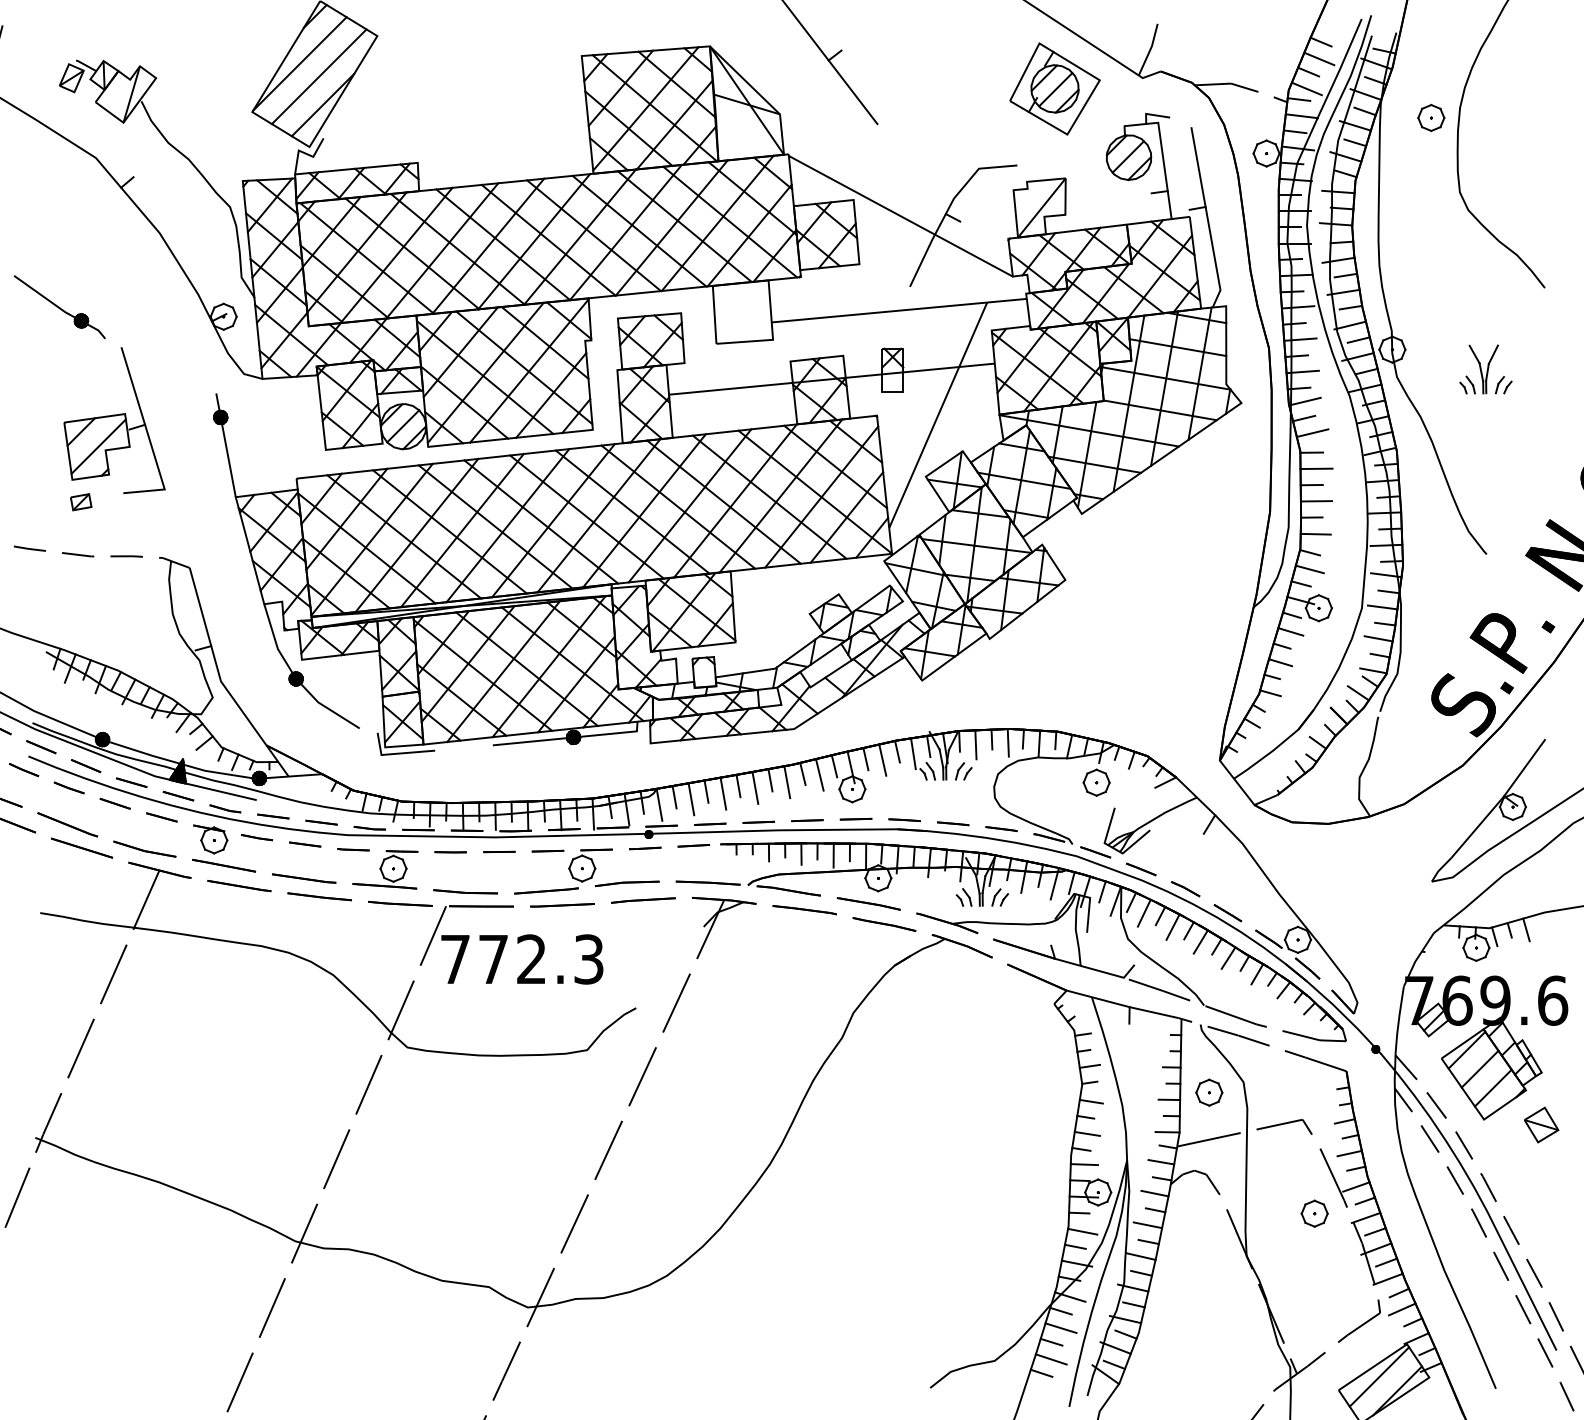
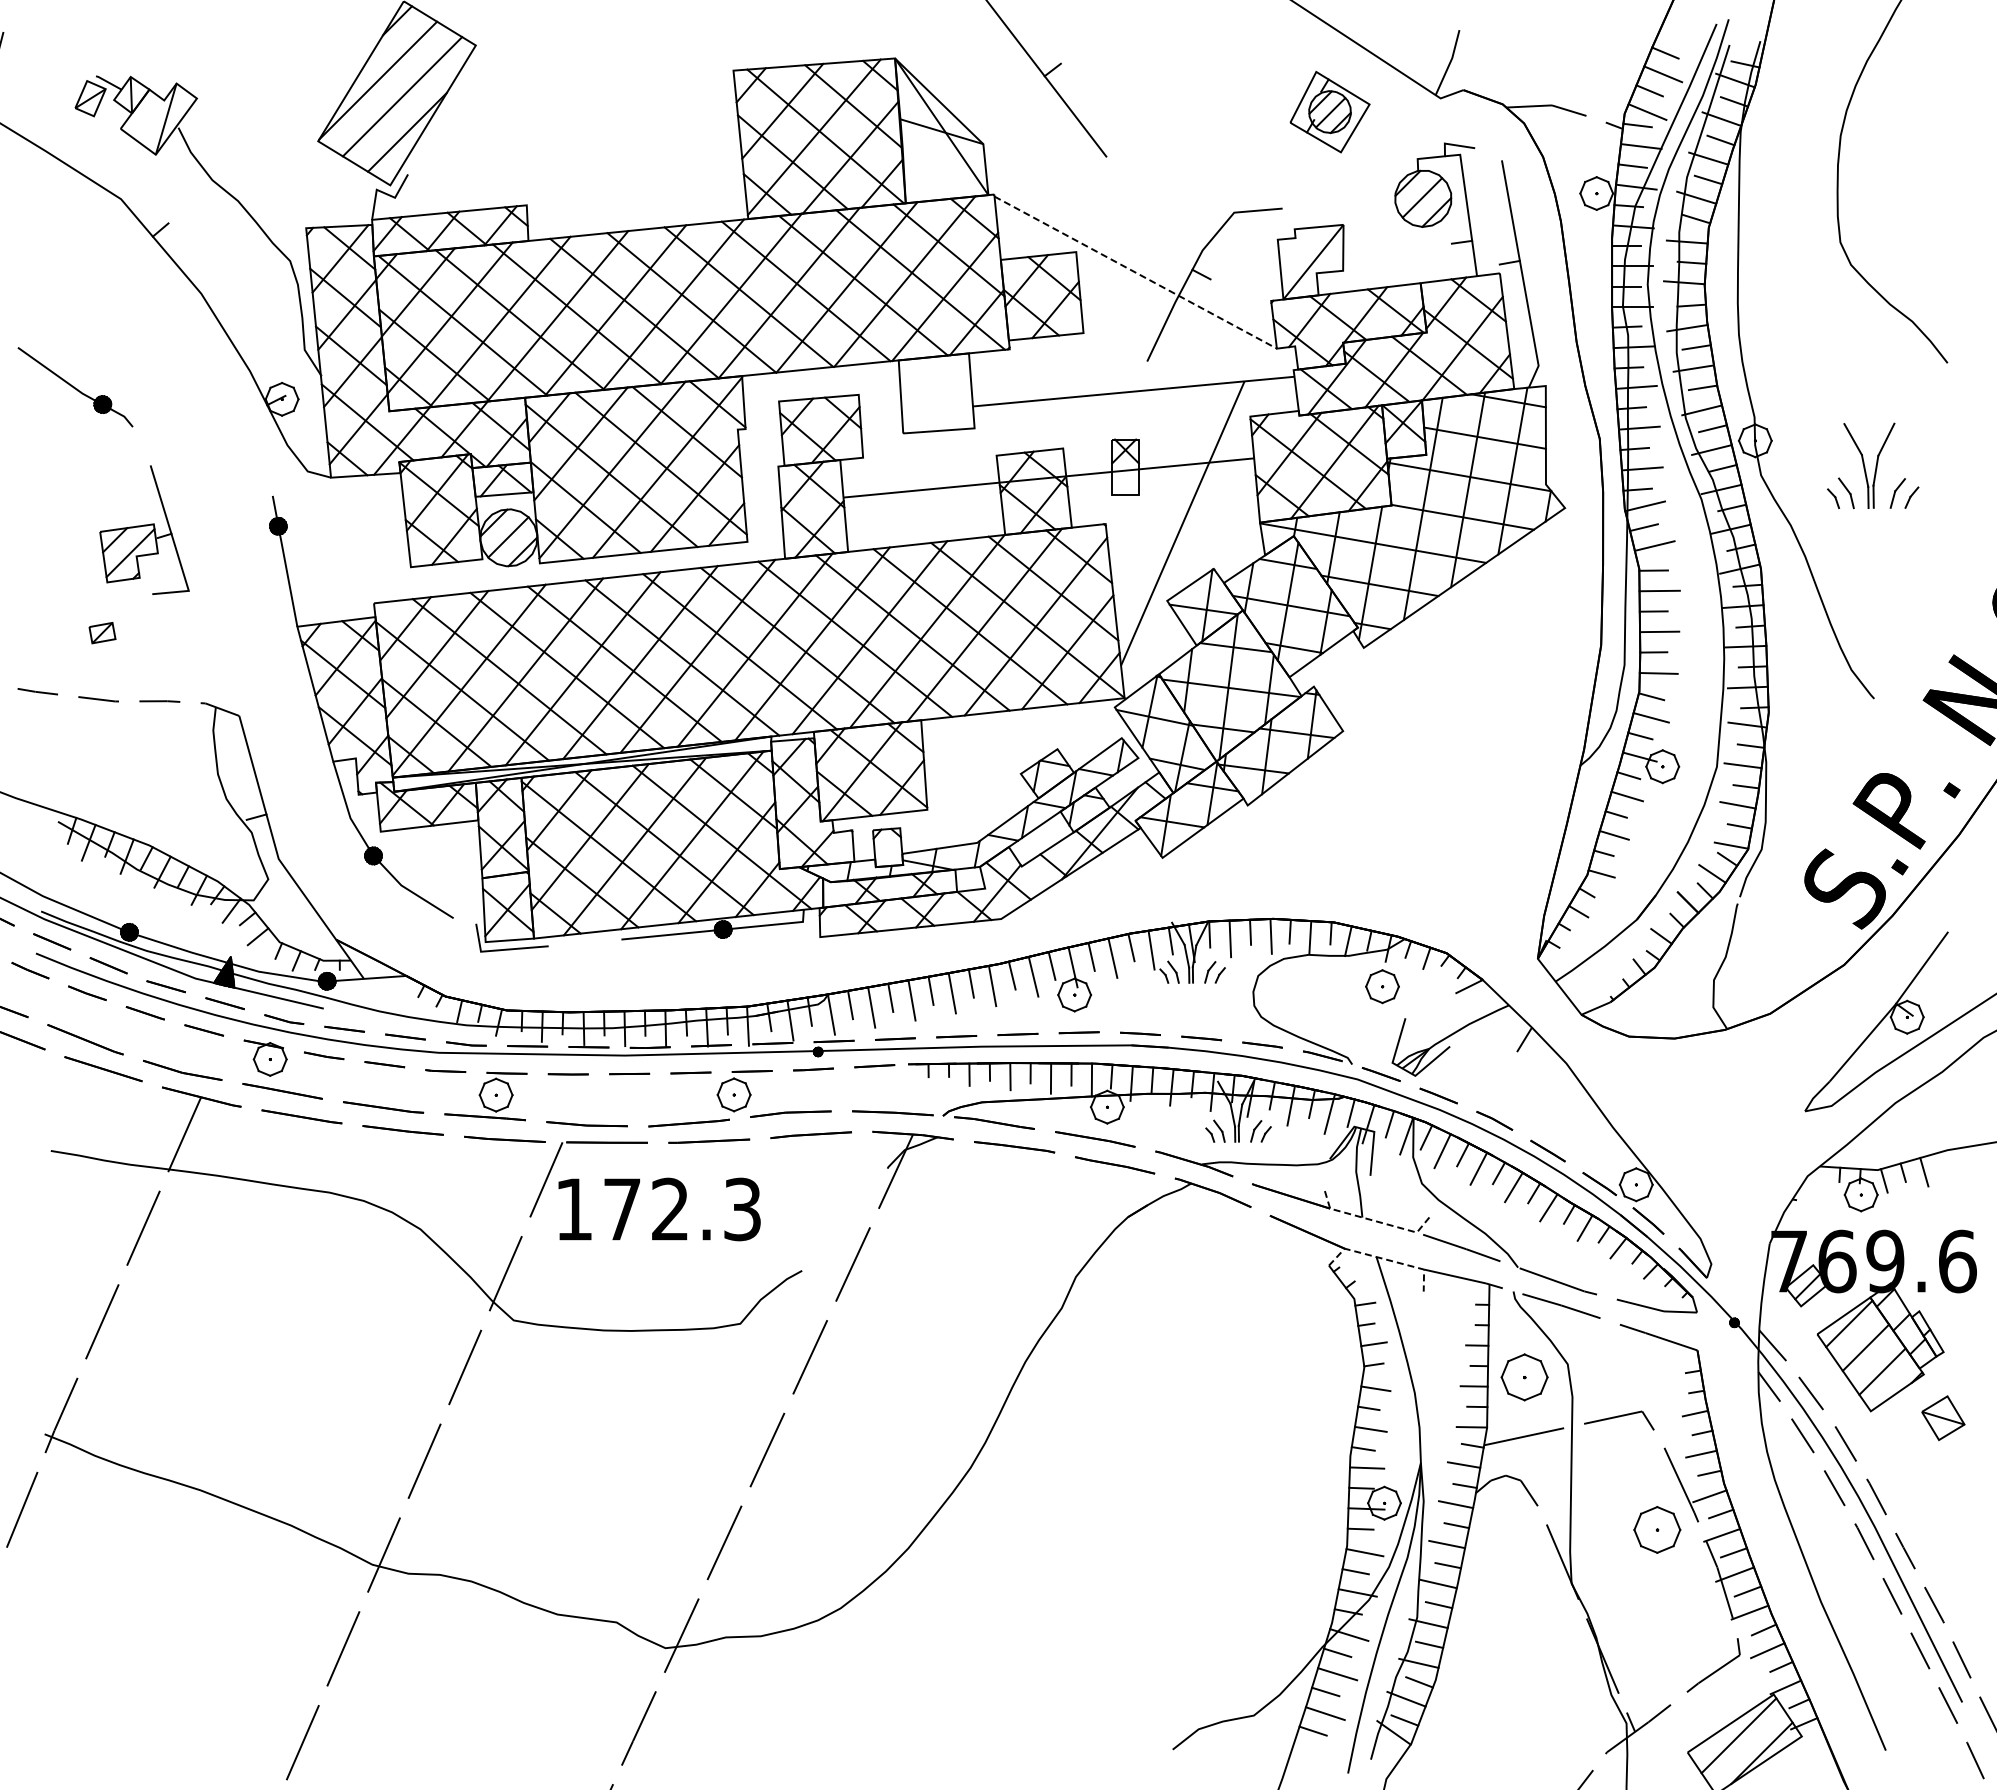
part: (1054, 88) -> (1329, 111), size x0.7
part: (1431, 117) -> (1804, 148), removed
line: (901, 216) -> (1136, 272), solid -> dashed
part: (1486, 369) -> (1873, 465), size x1.4
part: (114, 420) -> (144, 529), size x0.7
text: (454, 959) -> (573, 1209), 772.3 -> 172.3
line: (1091, 969) -> (1375, 1221), solid -> dashed
line: (1097, 999) -> (1383, 1259), solid -> dashed
part: (1209, 1092) -> (1524, 1377), size x1.4
part: (1314, 1213) -> (1657, 1529), size x1.4

